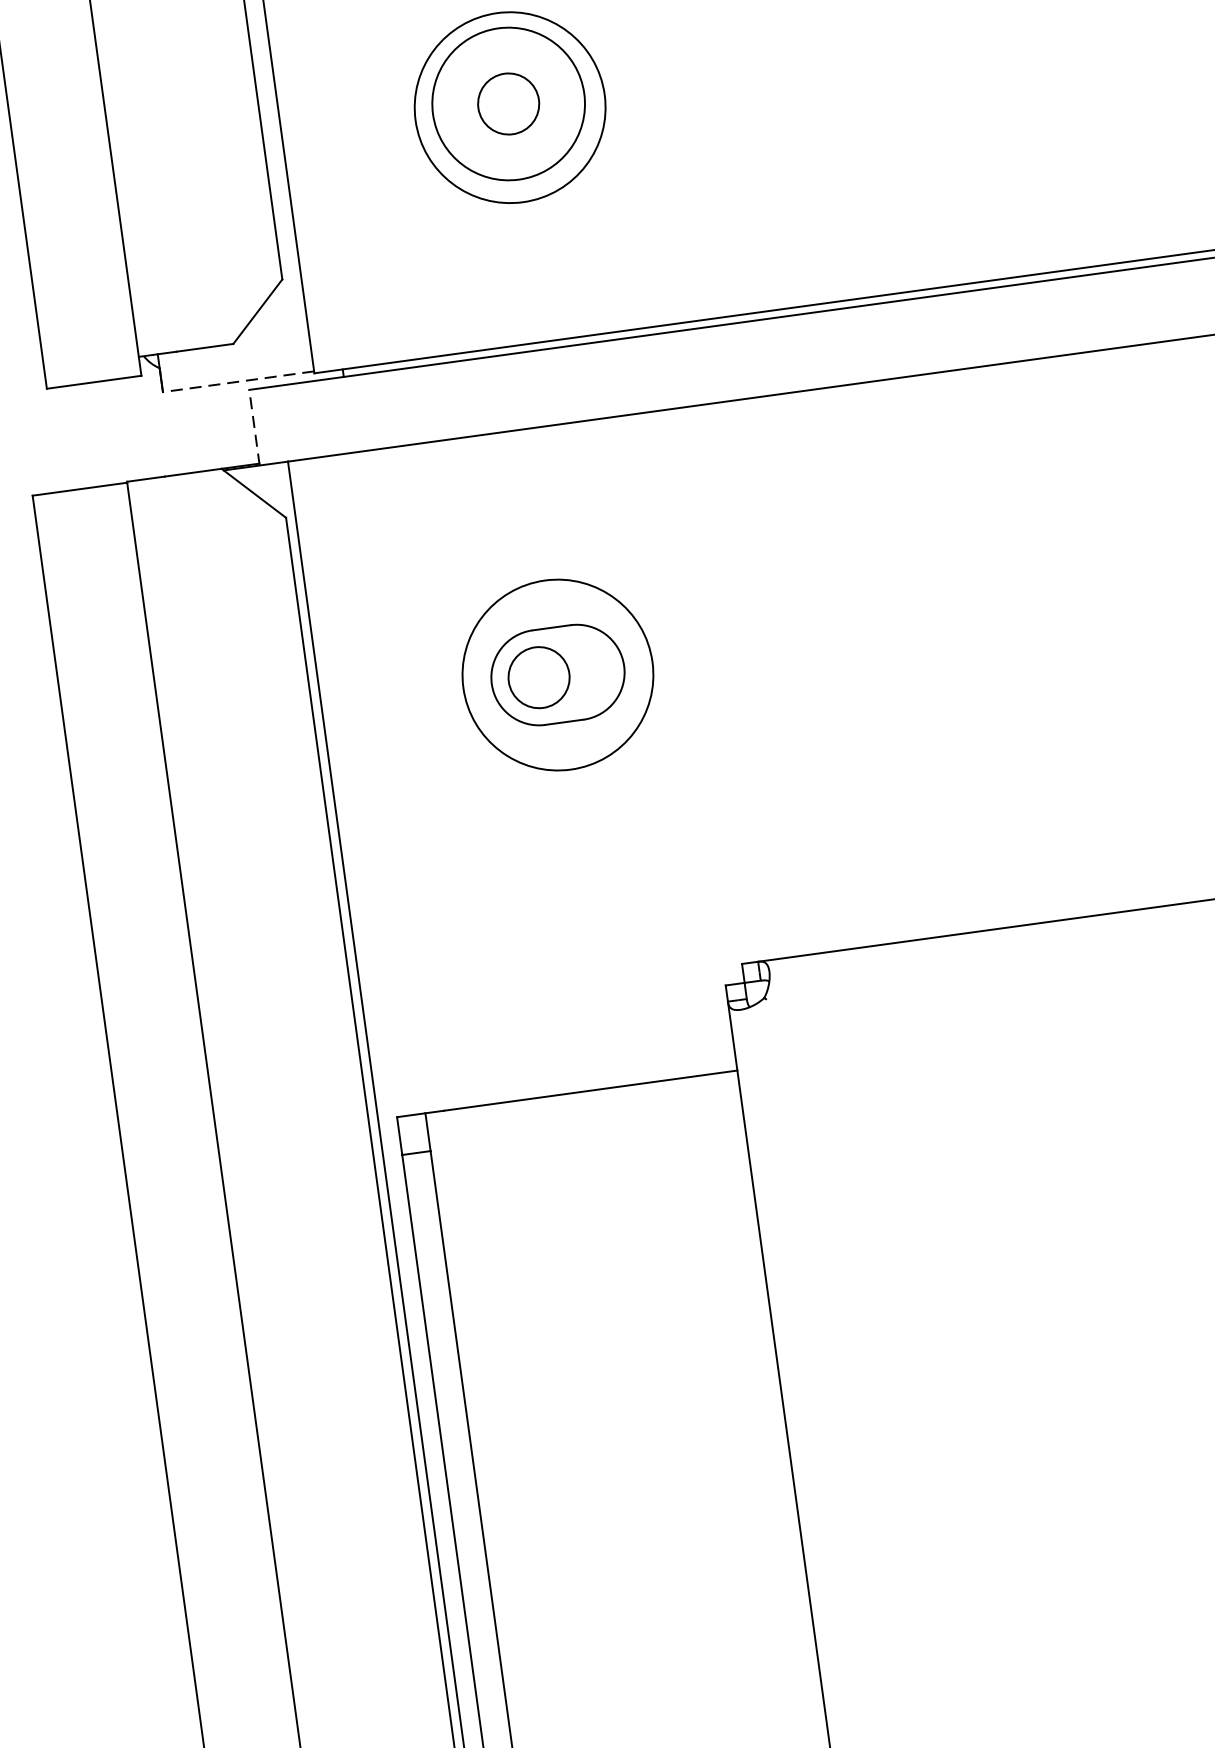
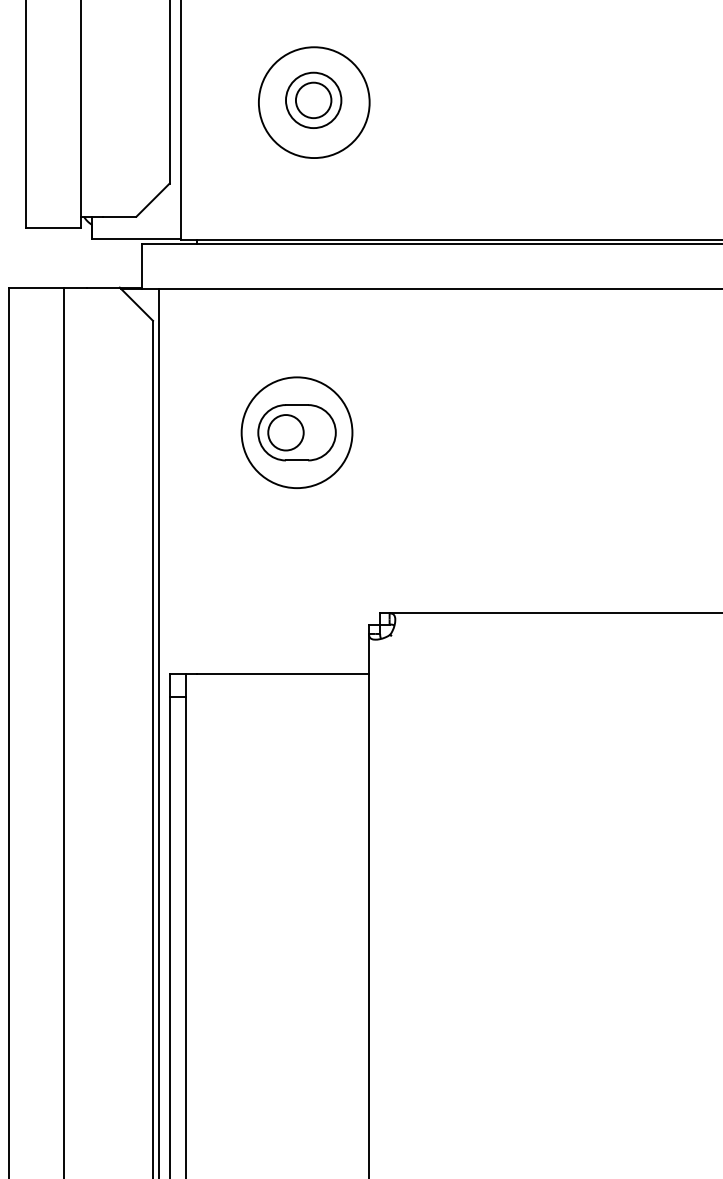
circle: (508, 104) -> (313, 100), size x0.62
line: (236, 381) -> (135, 238), dashed -> solid
line: (255, 427) -> (142, 266), dashed -> solid

